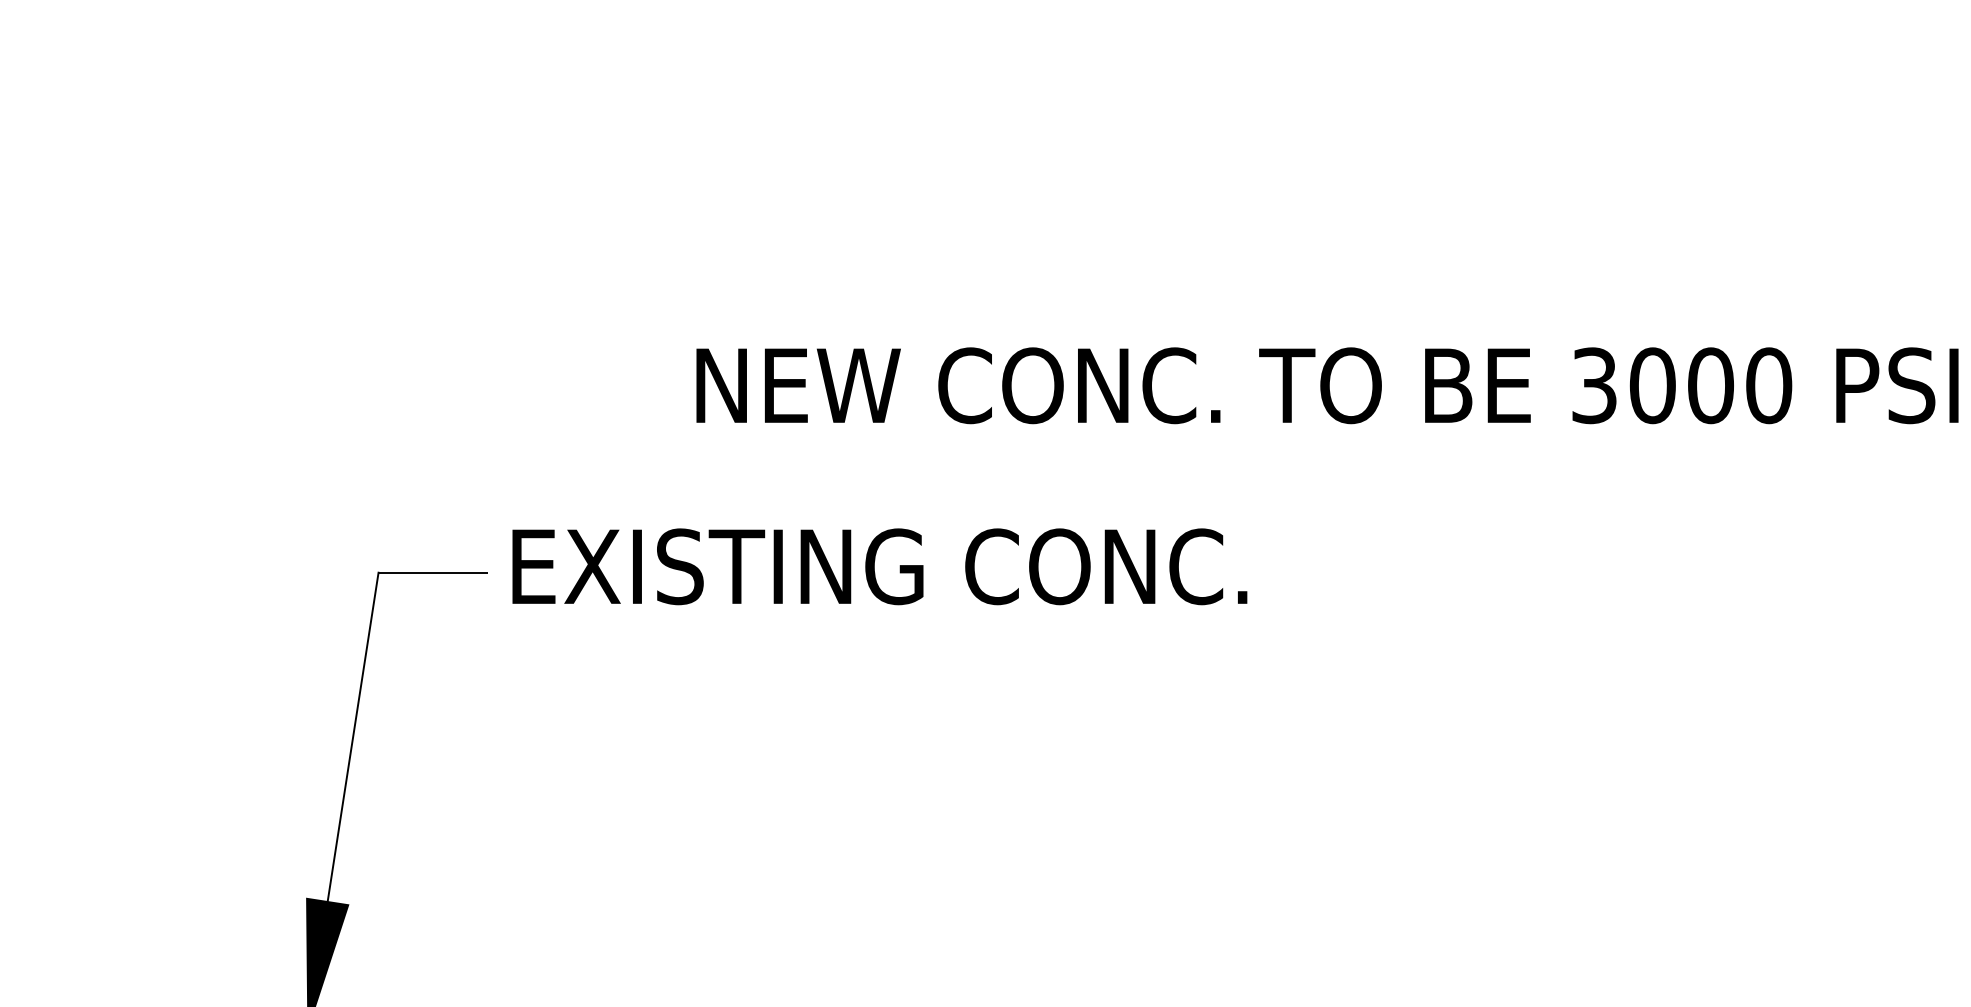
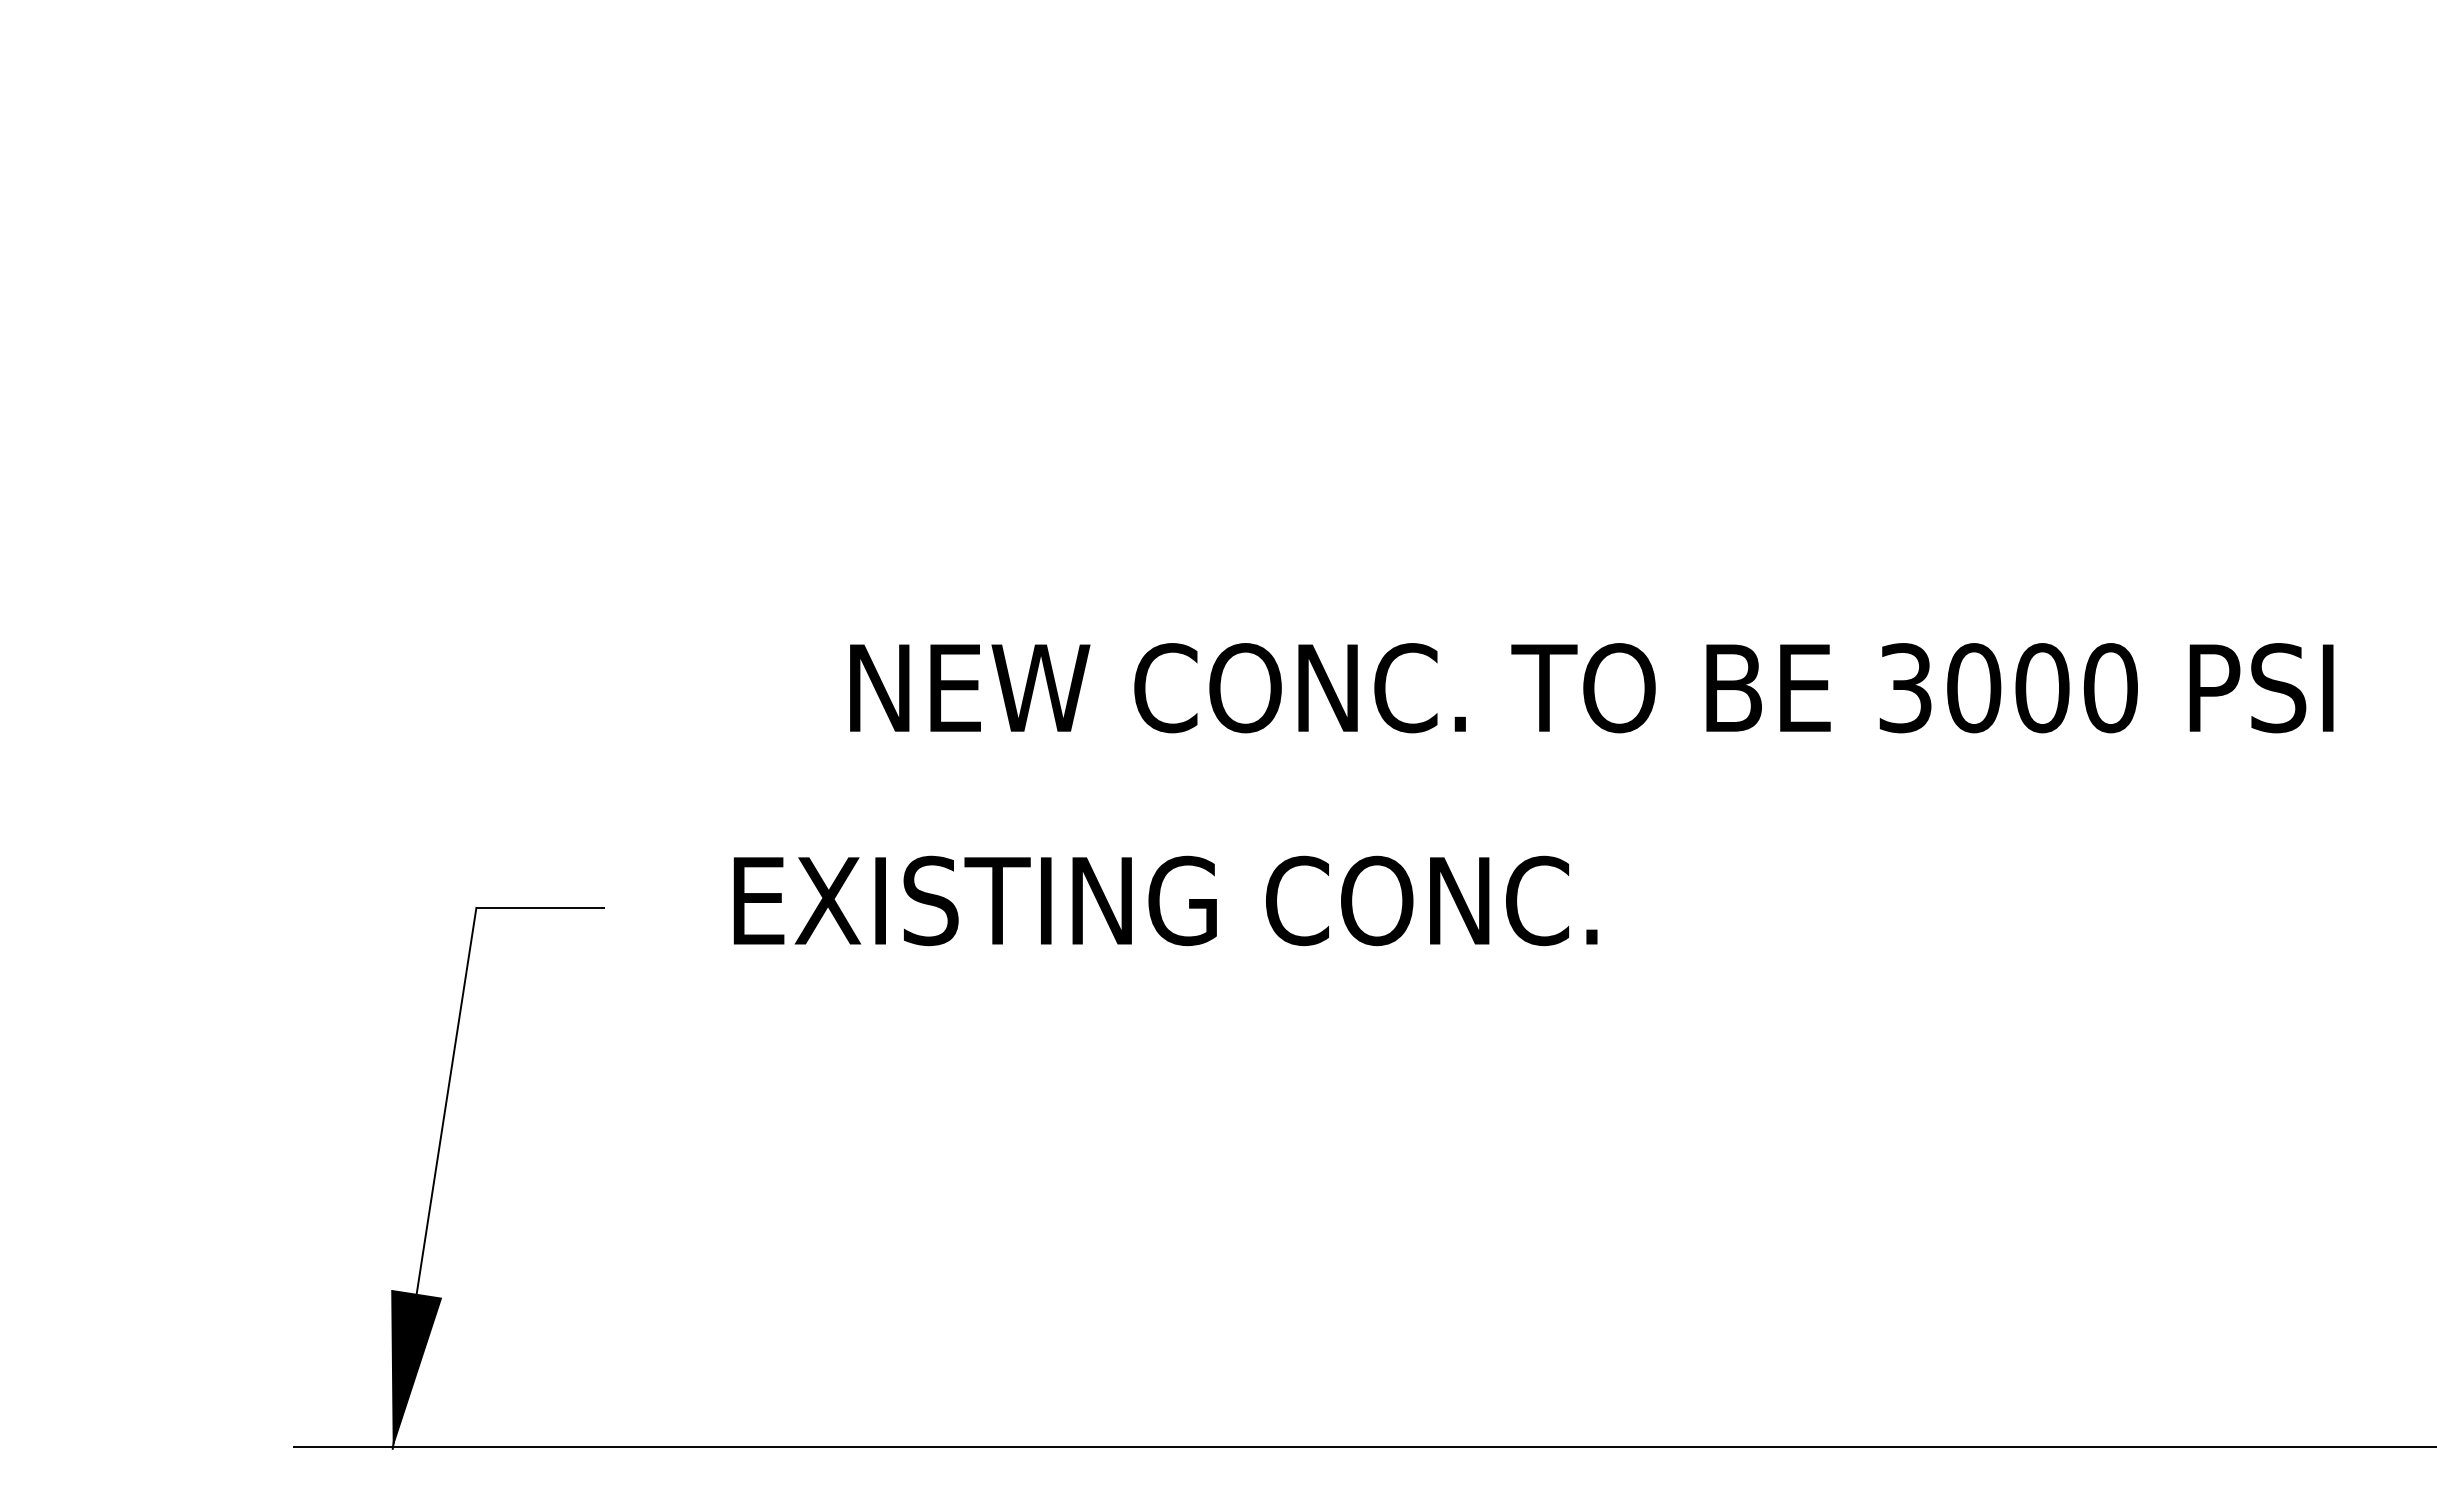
text: (879, 566) -> (1165, 900), moved

